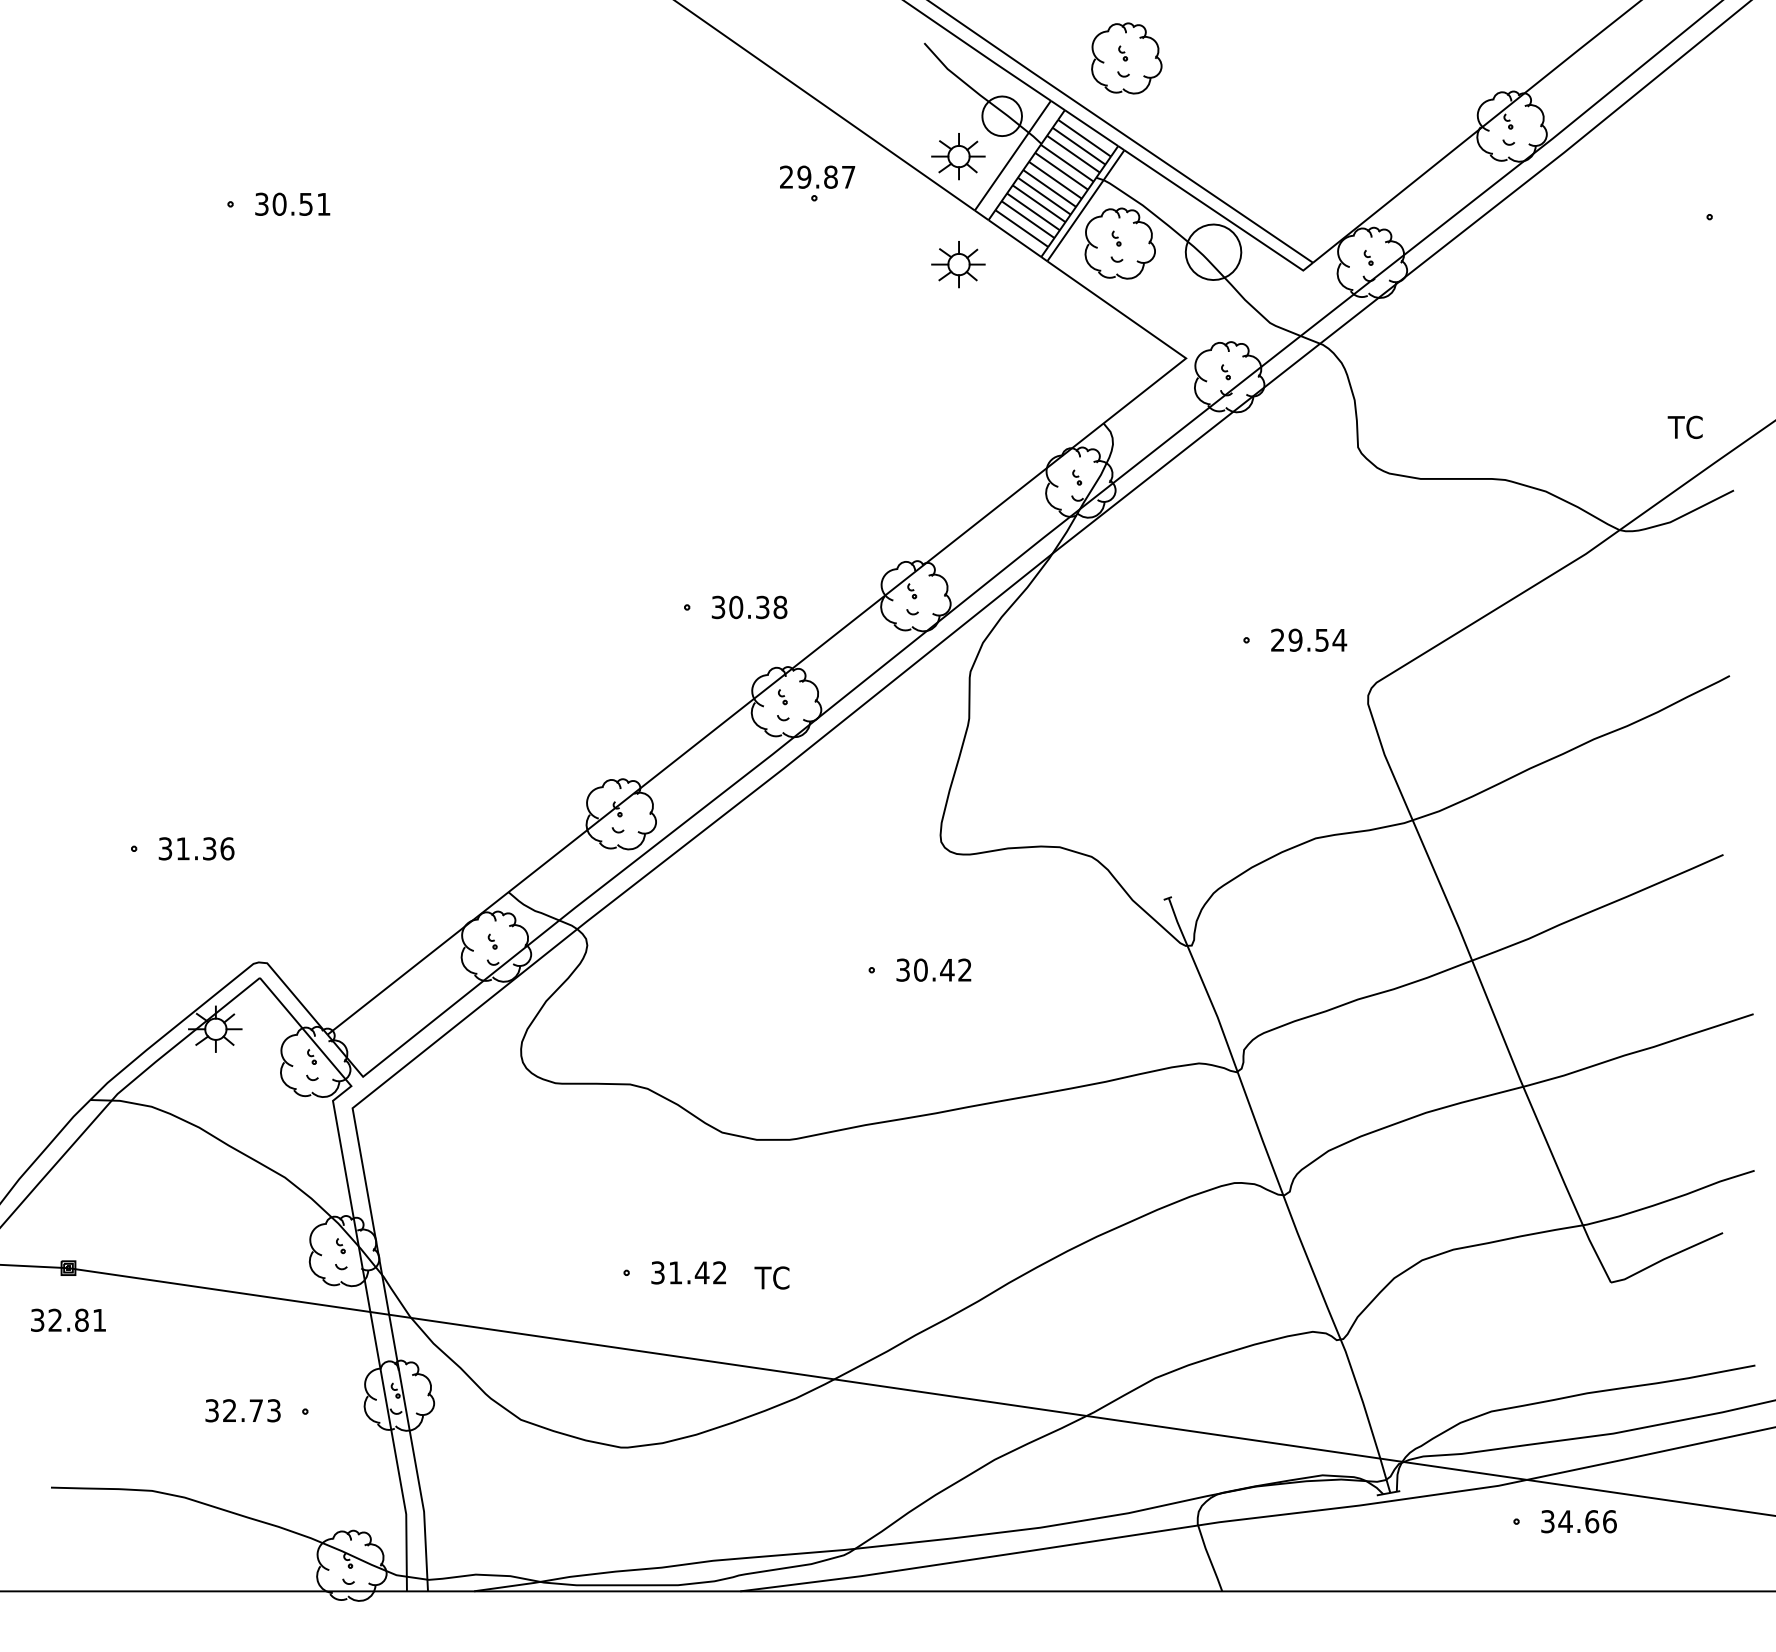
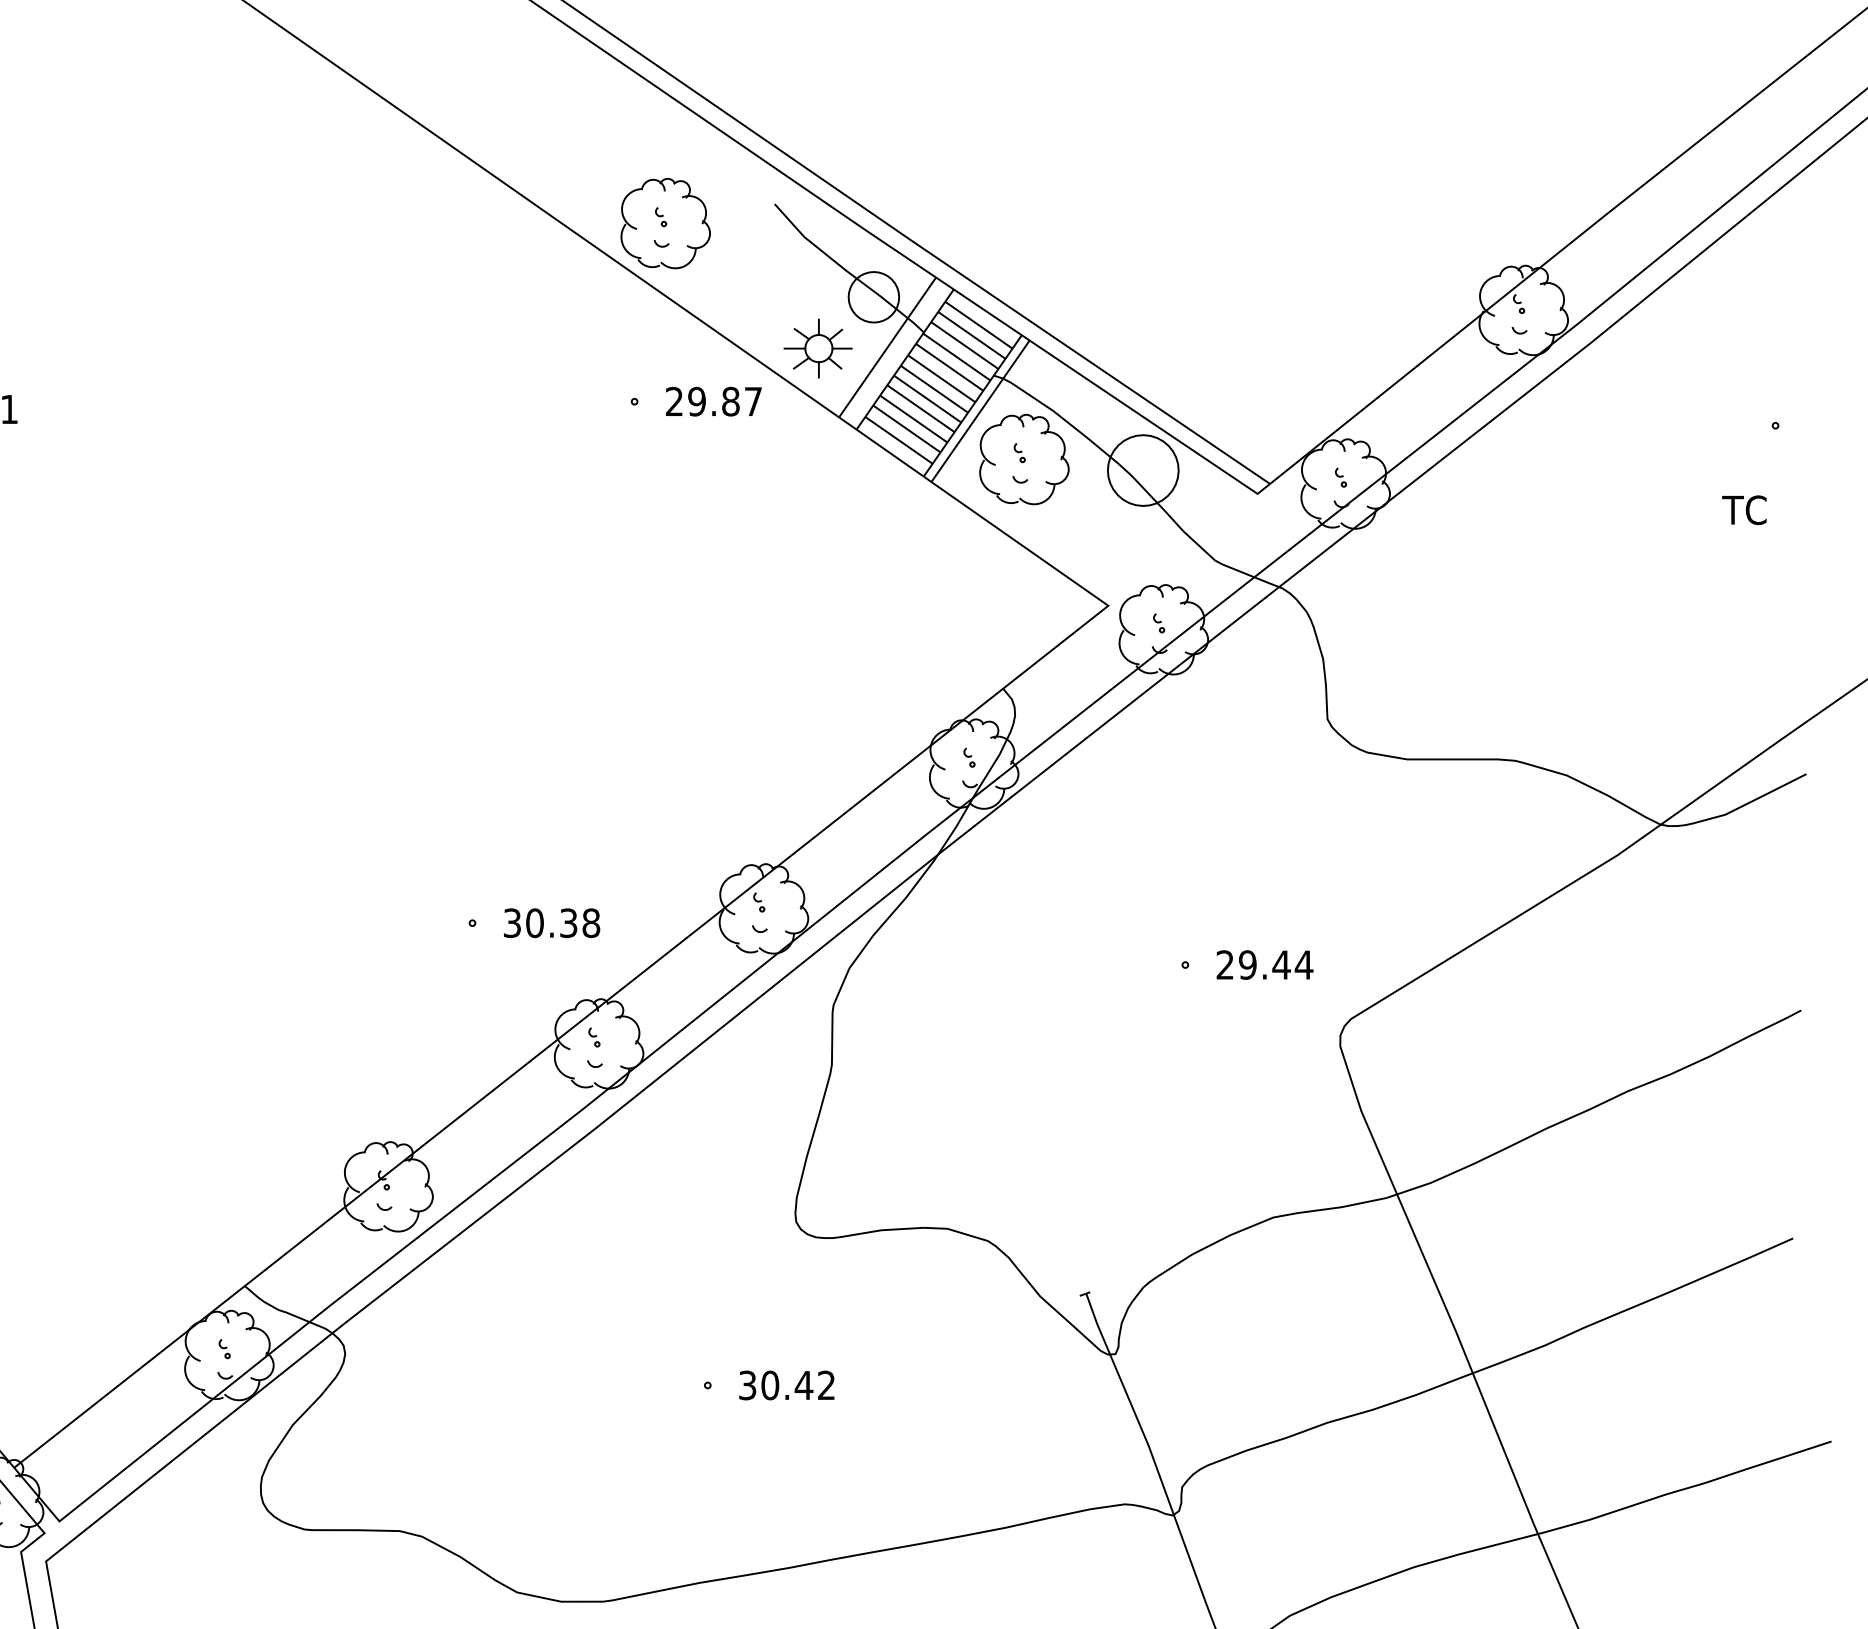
part: (1126, 58) -> (665, 223), moved
text: (817, 176) -> (713, 400), moved
part: (958, 264) -> (818, 486), removed
text: (1684, 426) -> (1743, 509), moved
text: (1321, 640) -> (1280, 965), 29.54 -> 29.44

